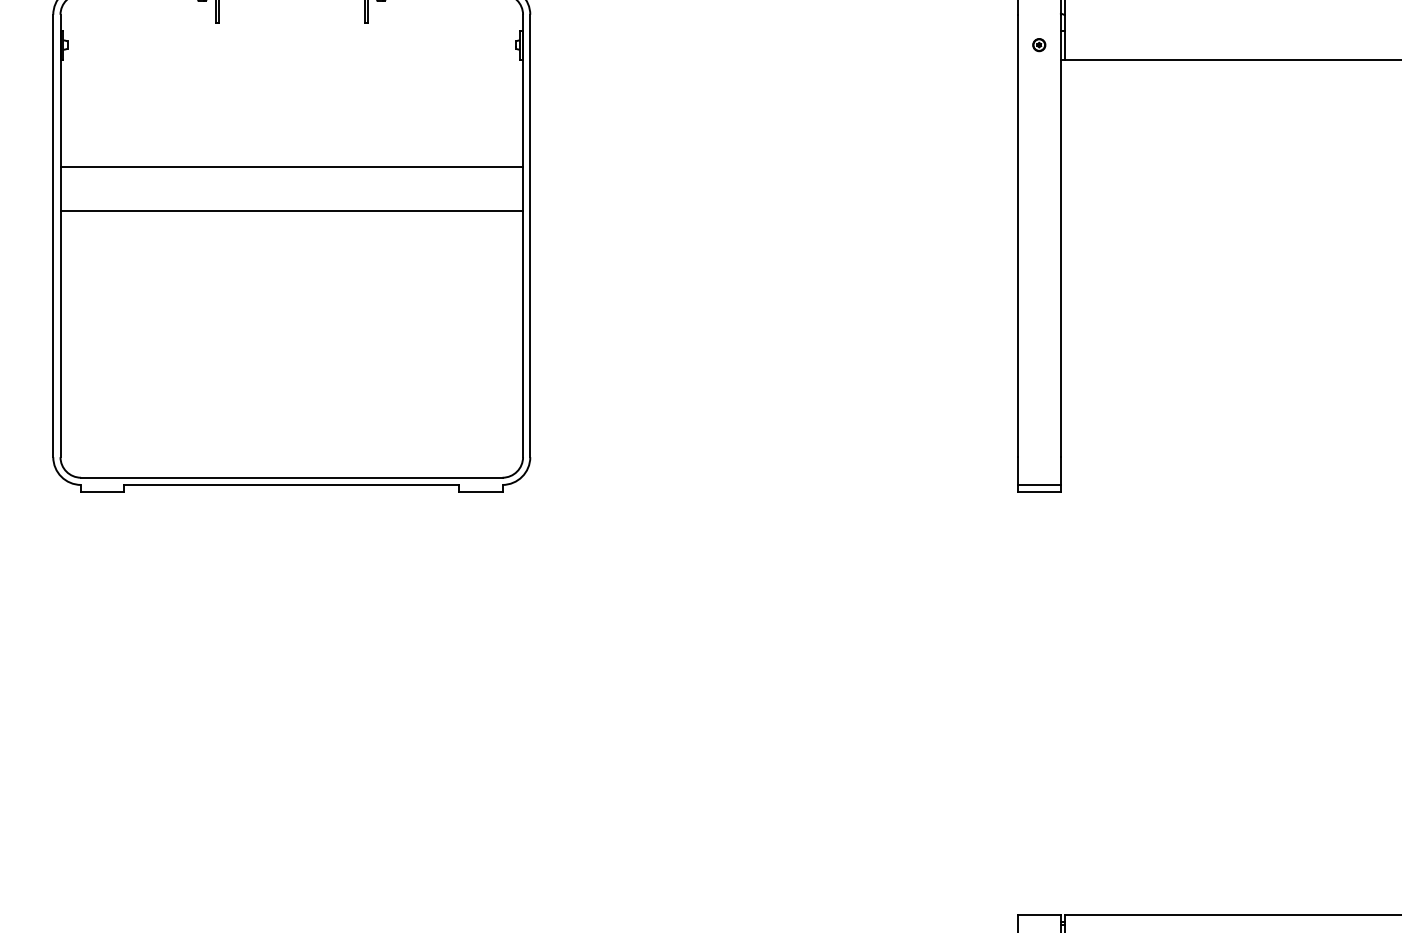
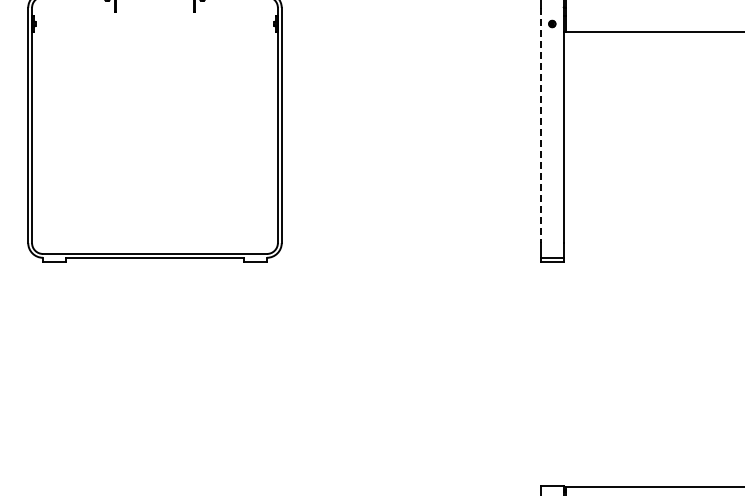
line: (290, 168) -> (154, 89), removed
line: (290, 211) -> (154, 112), removed
line: (1017, 236) -> (540, 125), solid -> dashed

